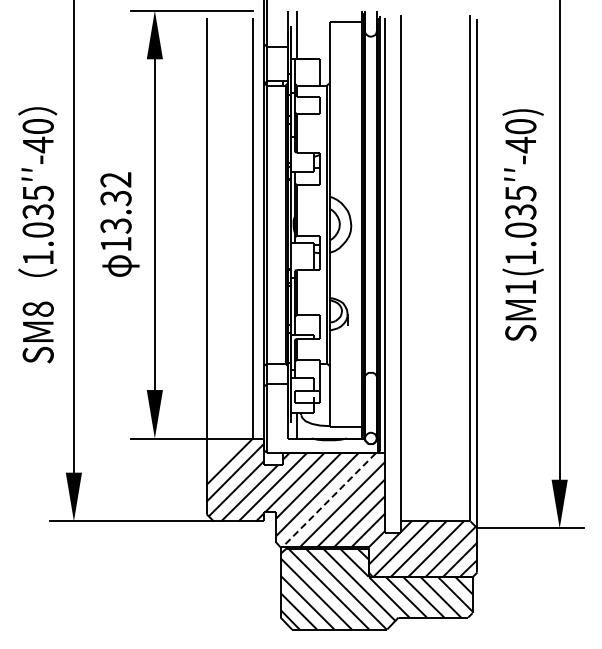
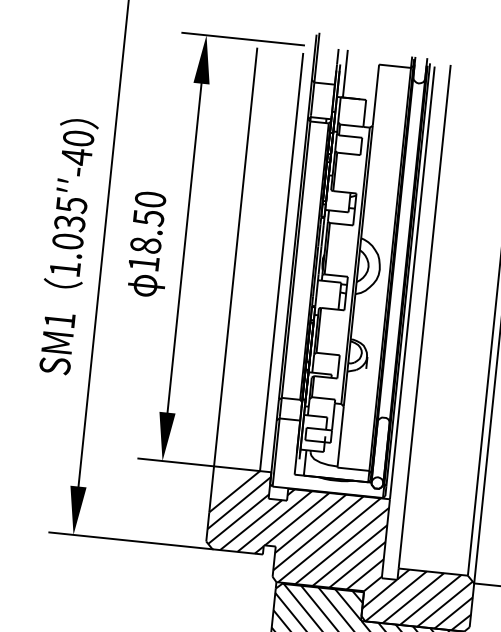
text: (115, 202) -> (147, 222), 13.32 -> 18.50
text: (37, 308) -> (59, 319), SM8 -> SM1
line: (328, 500) -> (328, 540), dashed -> solid

